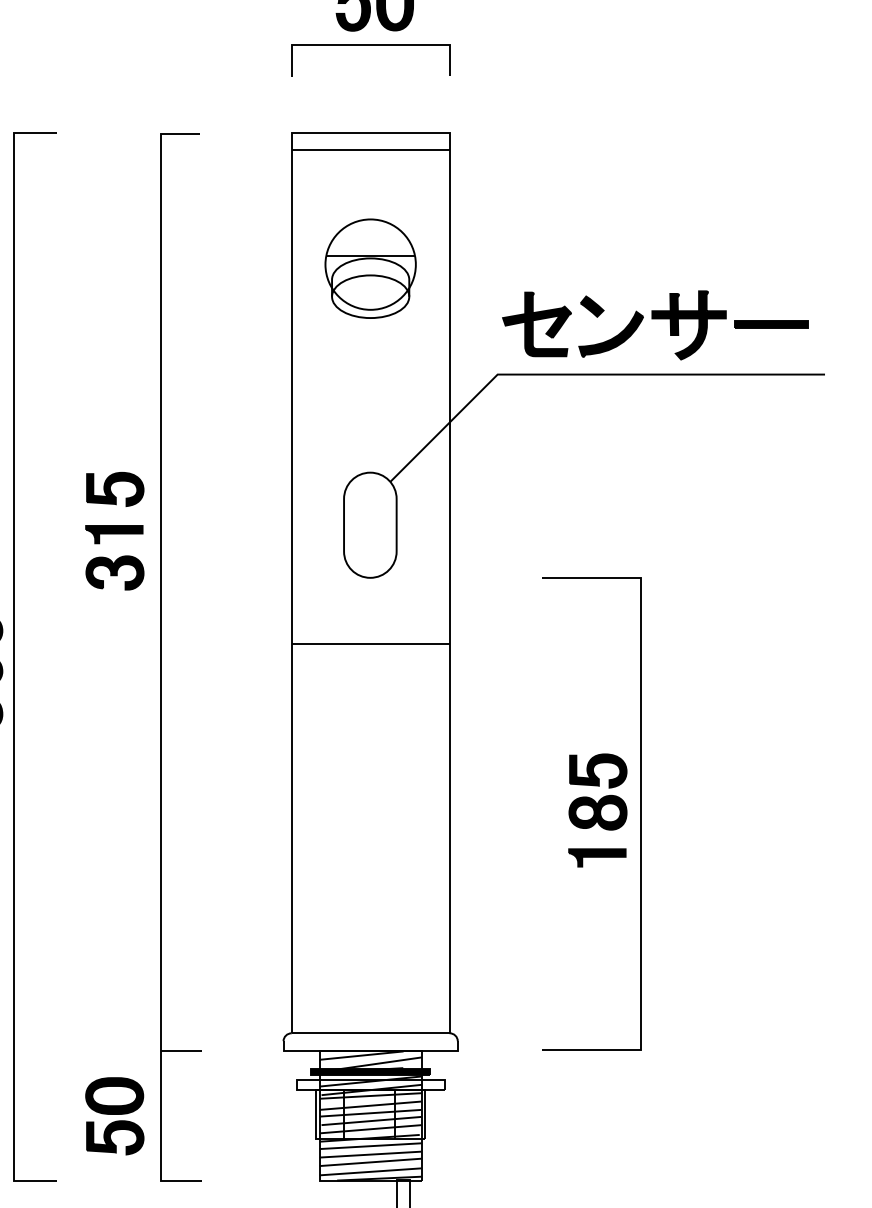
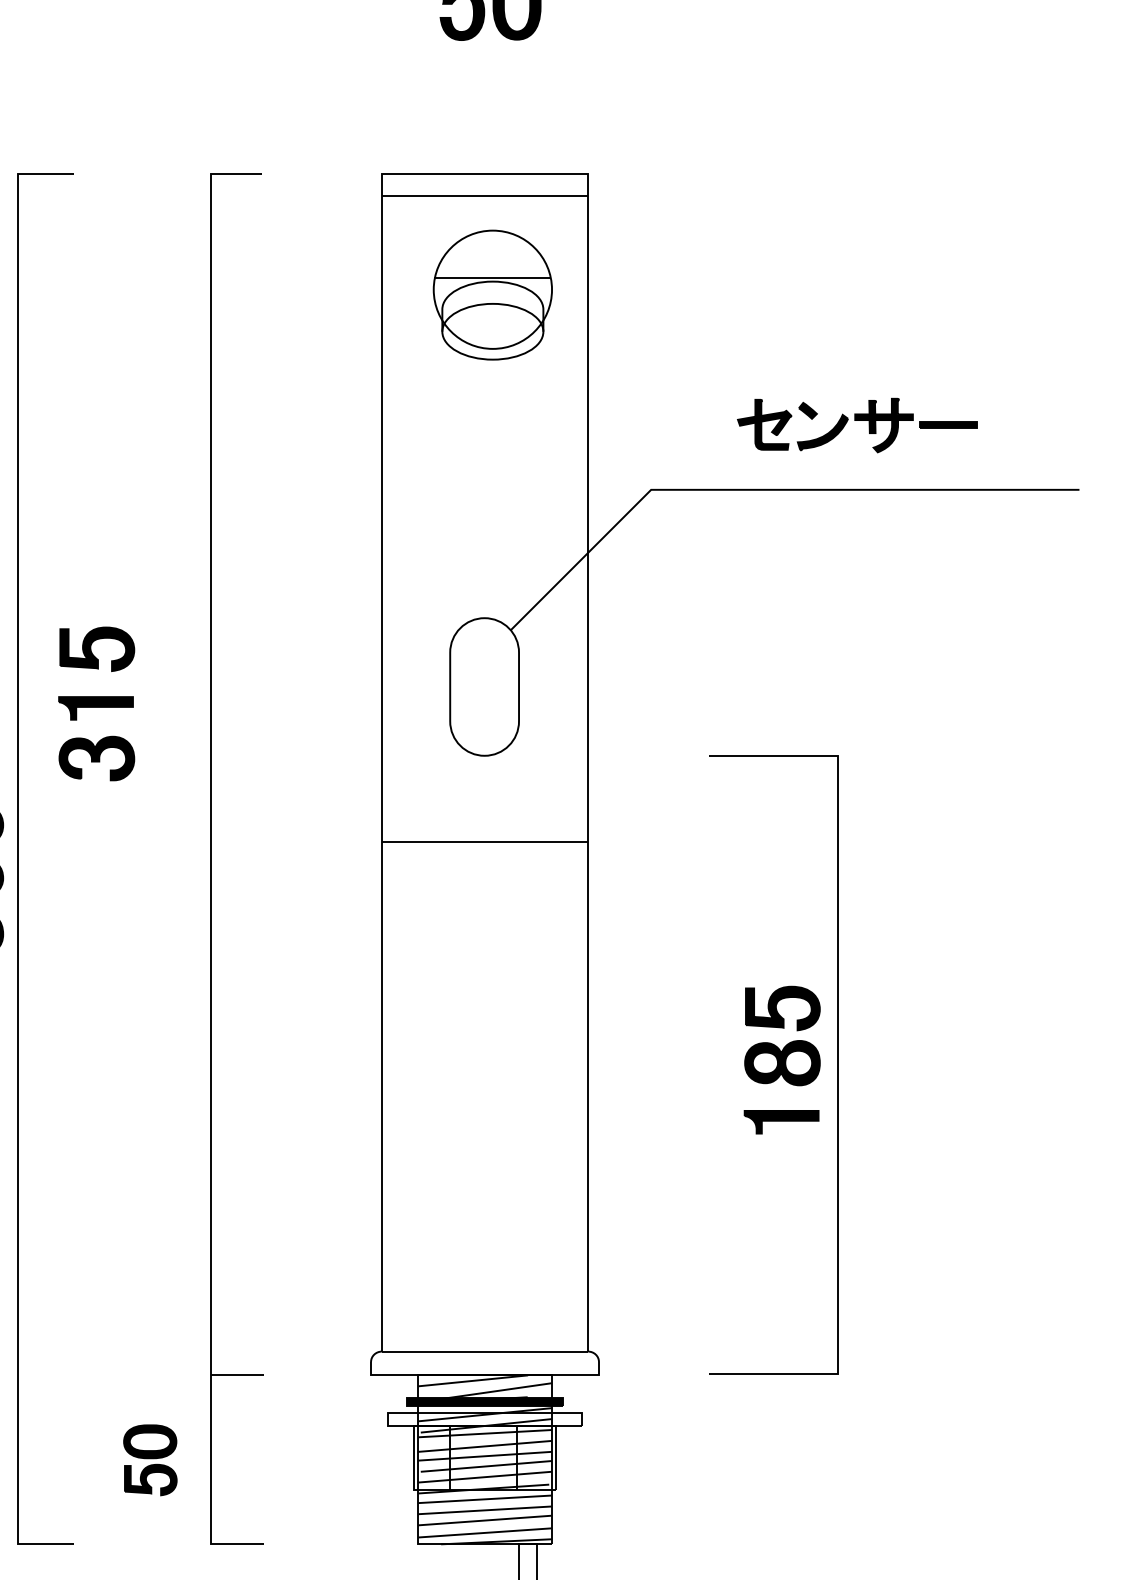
line: (370, 45) -> (484, 59), removed
part: (370, 268) -> (492, 294), moved
part: (655, 325) -> (857, 425), size x0.6
part: (114, 531) -> (96, 704), moved
part: (114, 1116) -> (149, 1460), size x0.7

